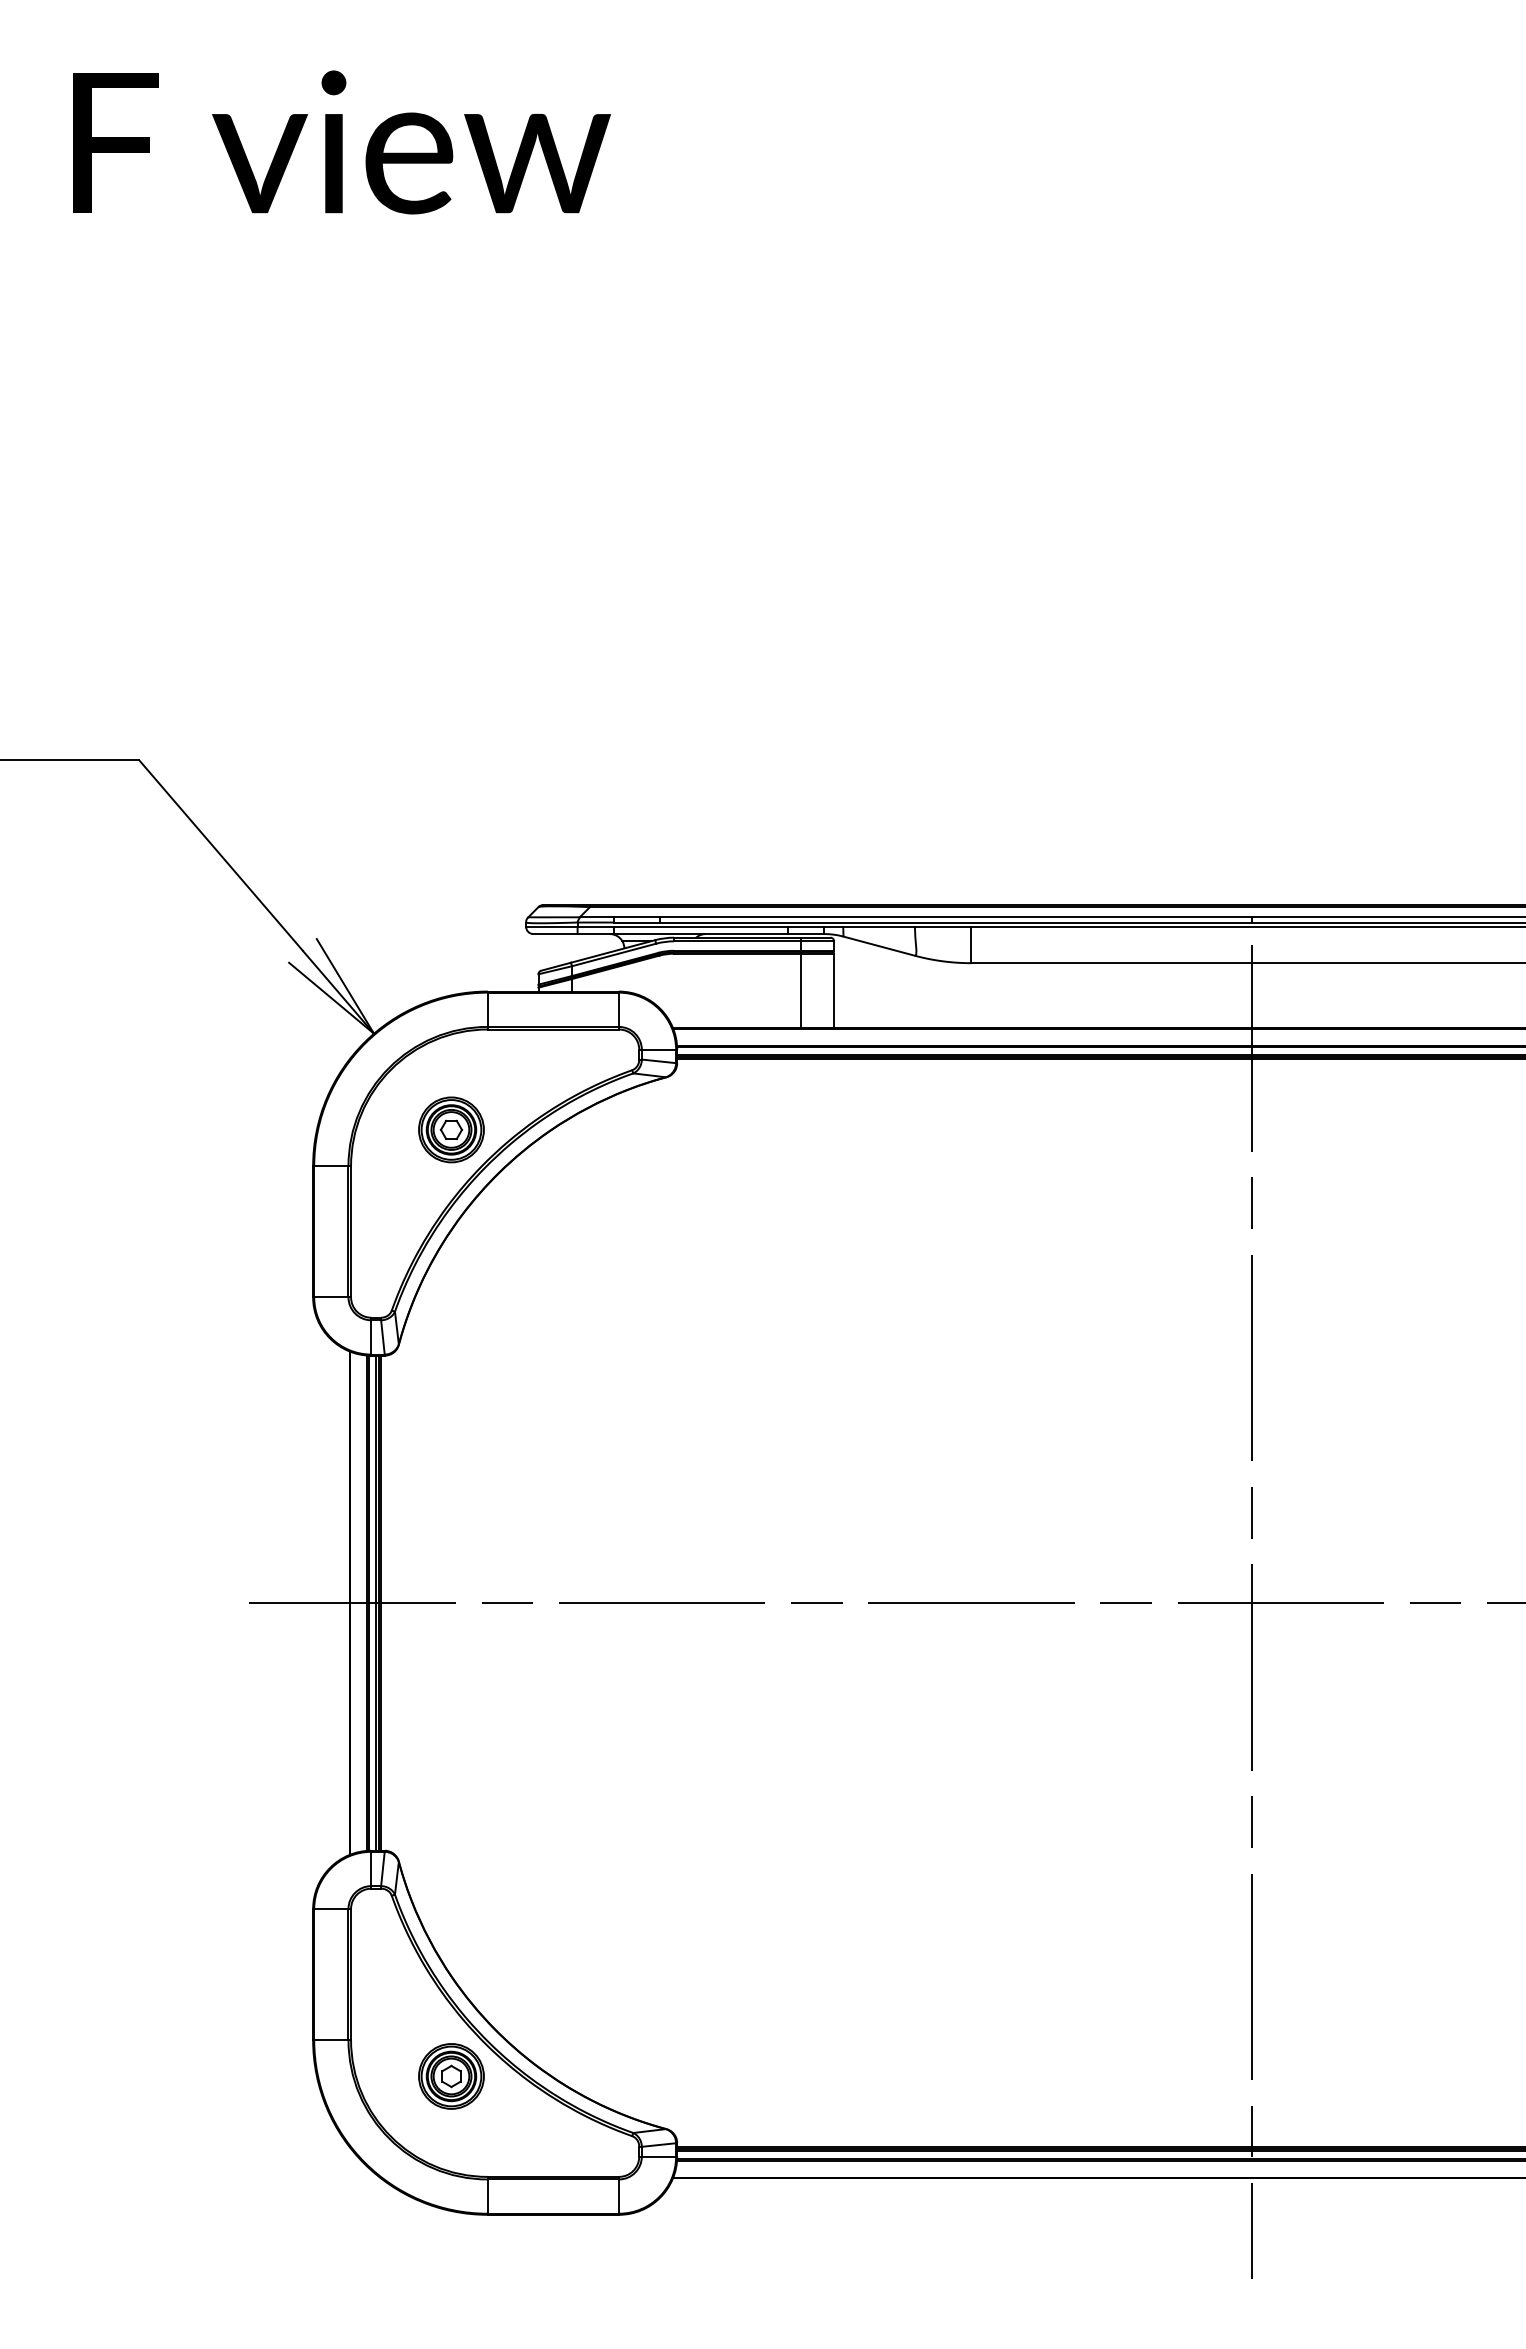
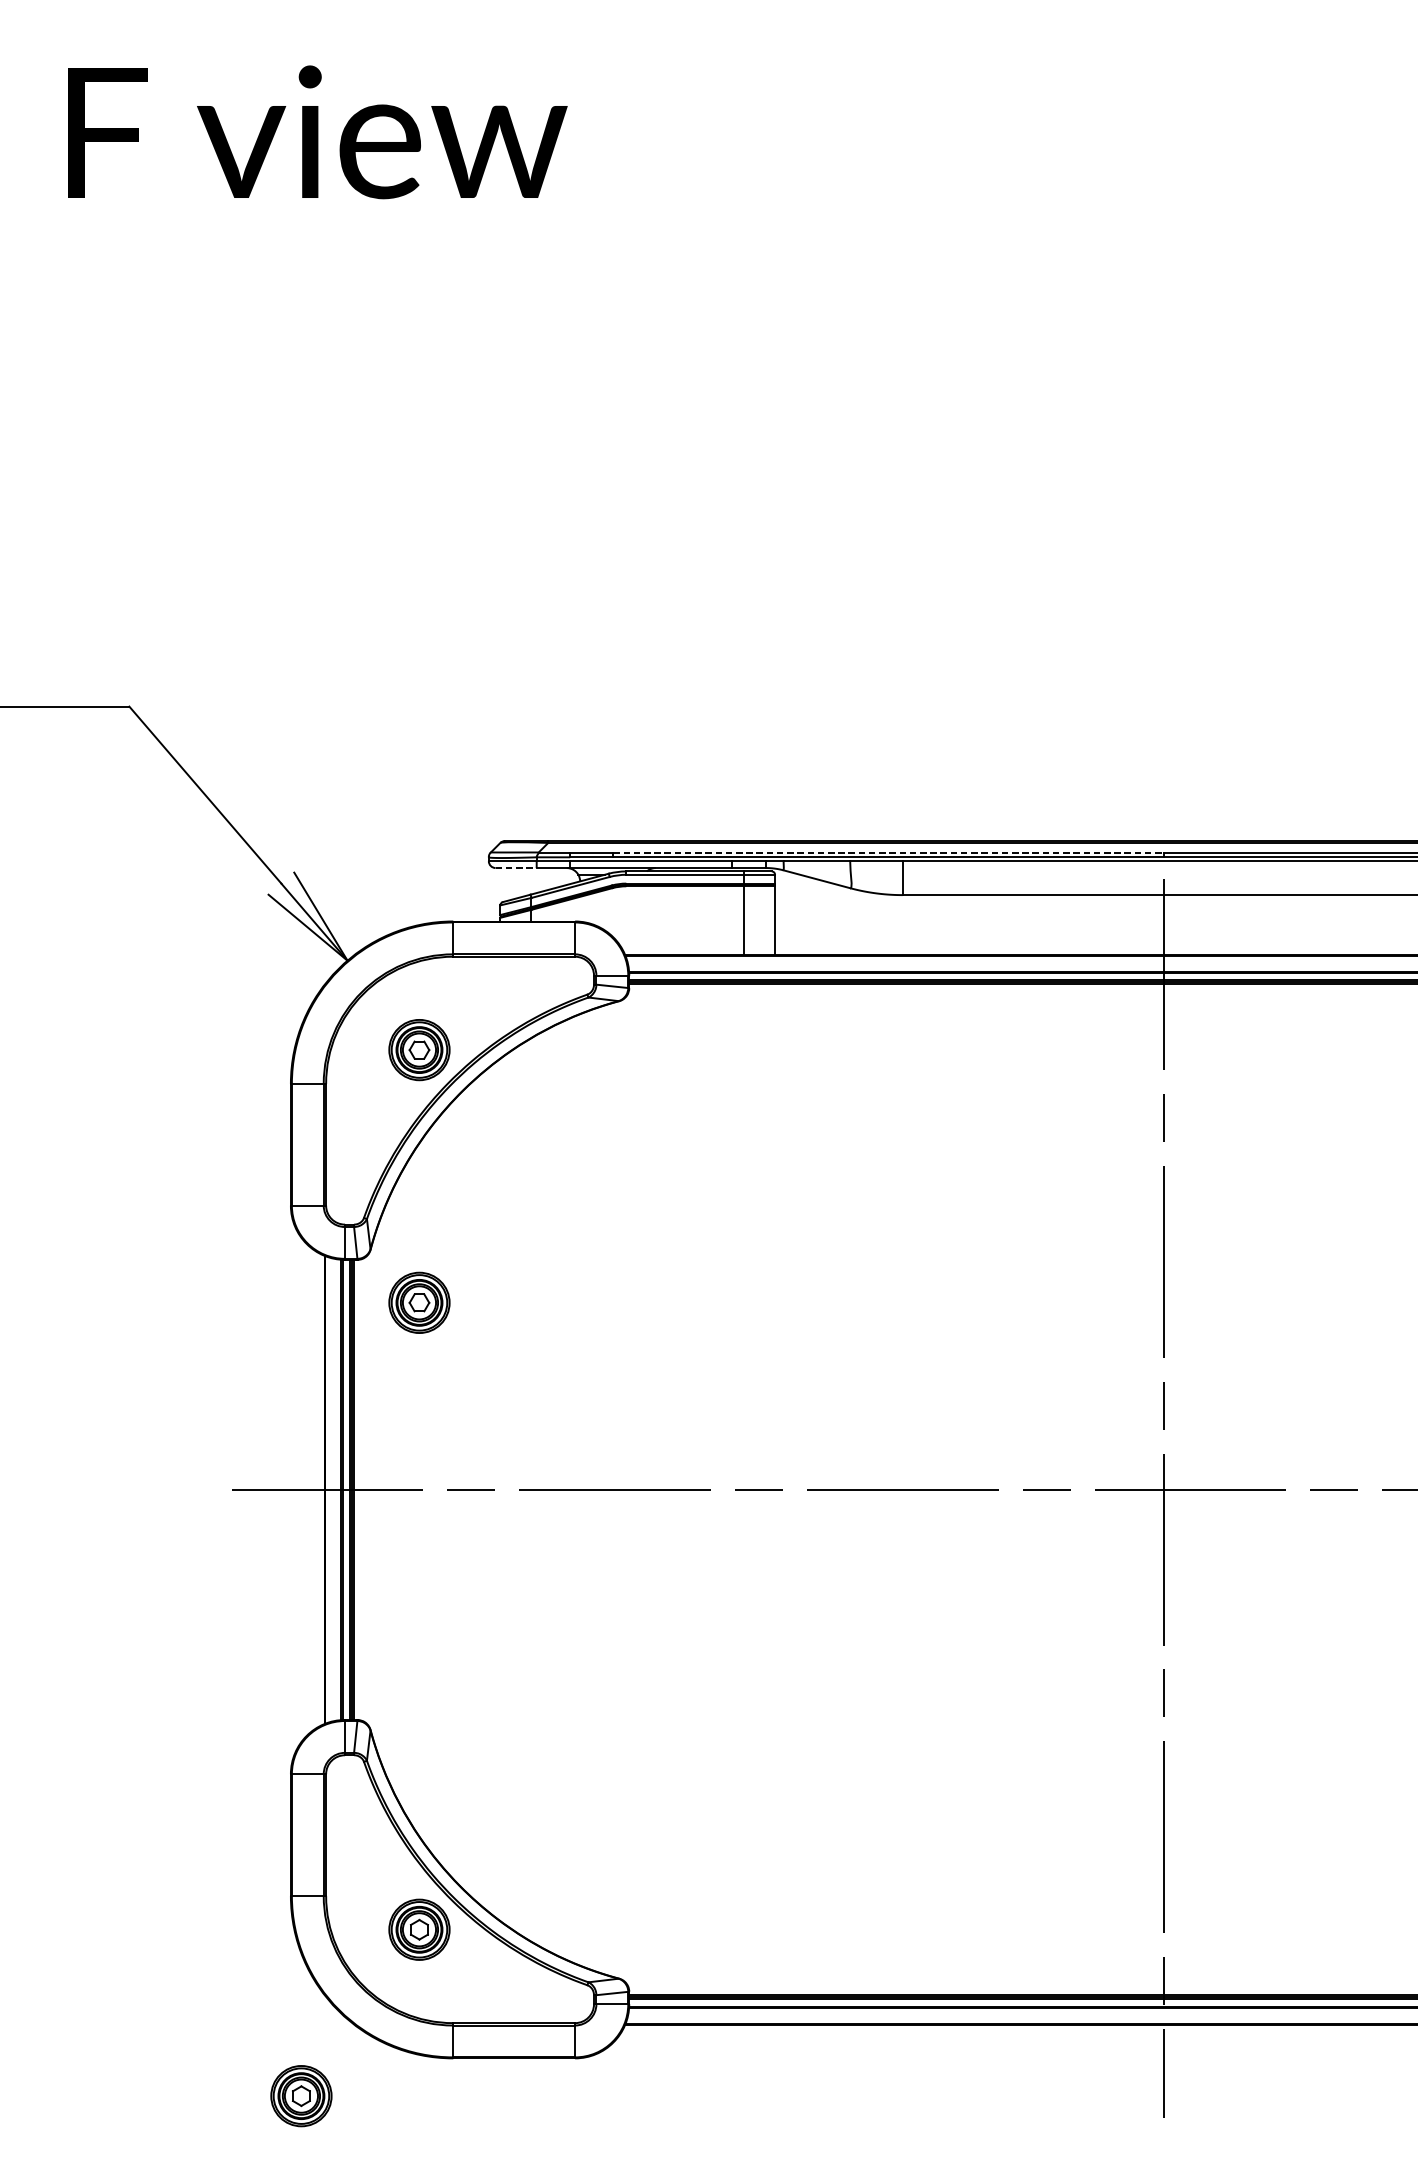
line: (956, 917) -> (888, 852), solid -> dashed
line: (555, 934) -> (516, 868), solid -> dashed
part: (451, 1401) -> (419, 1302), added
part: (324, 2255) -> (301, 2096), added

